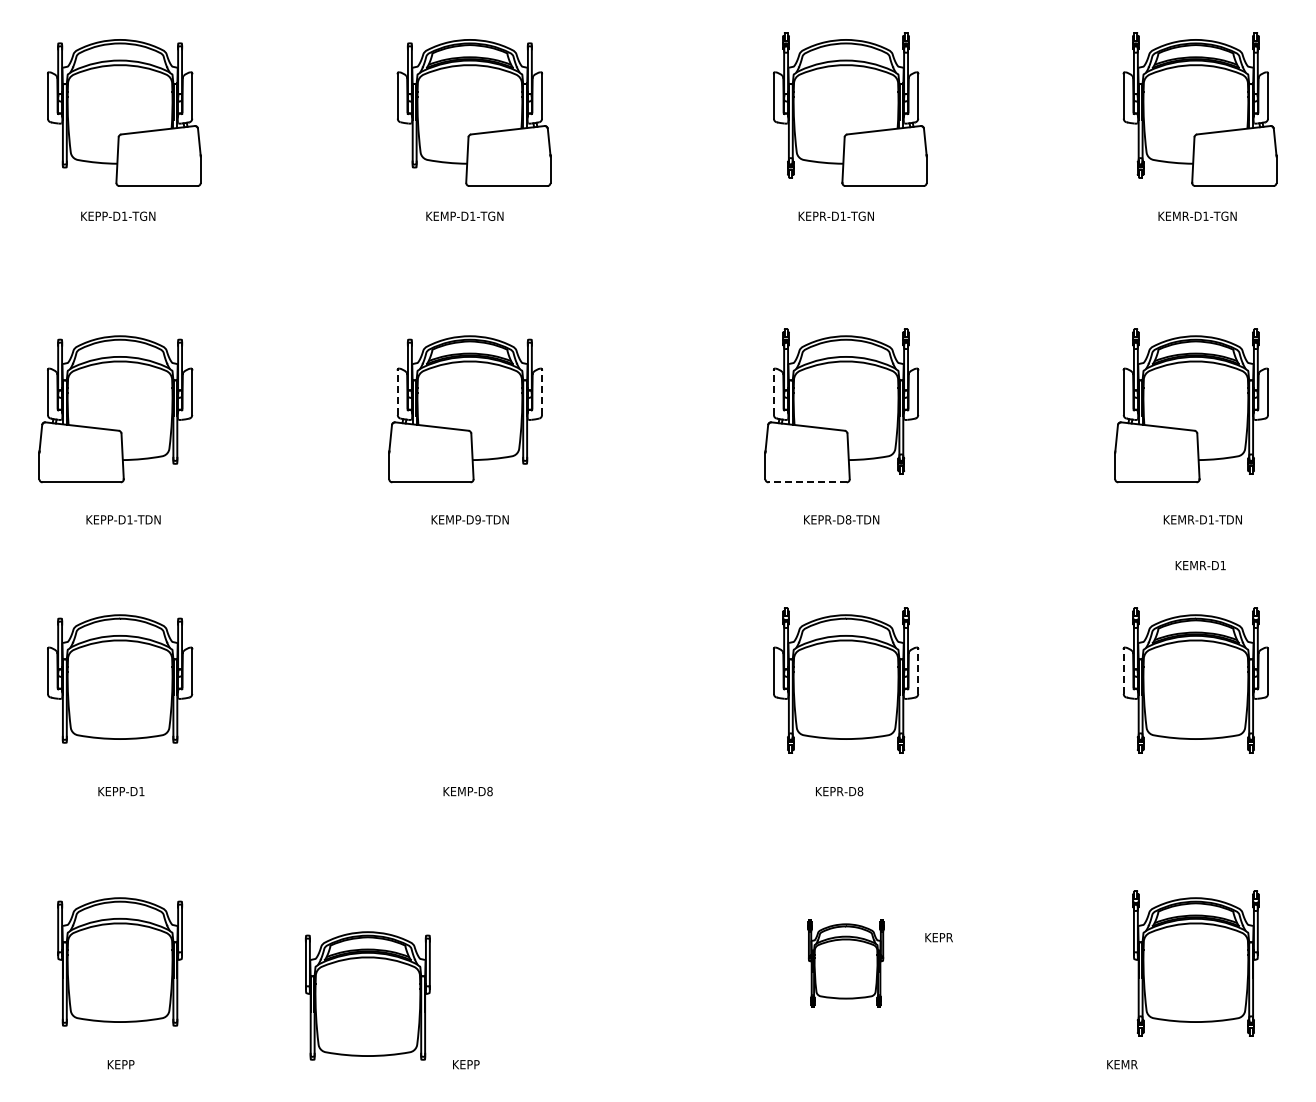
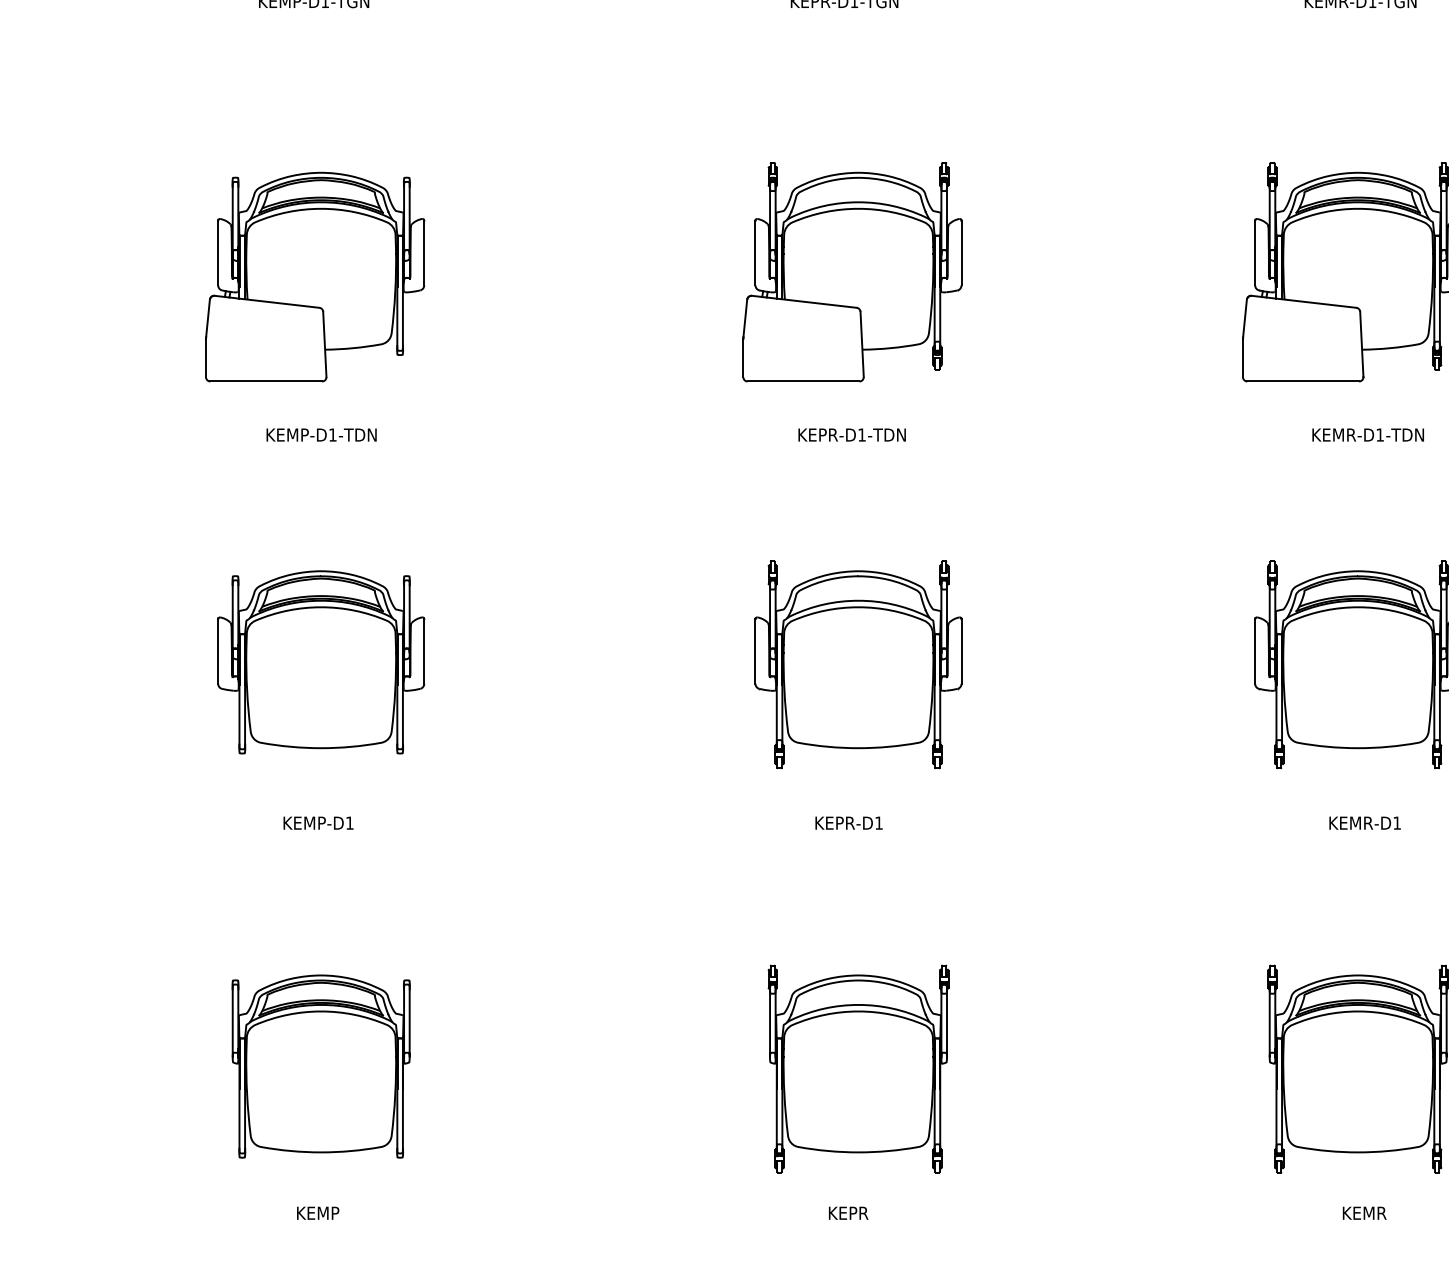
line: (397, 392) -> (217, 253), dashed -> solid
line: (542, 392) -> (424, 253), dashed -> solid
line: (773, 392) -> (754, 253), dashed -> solid
line: (807, 482) -> (803, 381), dashed -> solid
text: (477, 519) -> (332, 434), KEMP-D9-TDN -> KEMP-D1-TDN
text: (848, 519) -> (861, 434), KEPR-D8-TDN -> KEPR-D1-TDN
text: (1200, 565) -> (1364, 823), moved
line: (918, 671) -> (961, 651), dashed -> solid
line: (1123, 671) -> (1254, 651), dashed -> solid
part: (469, 678) -> (320, 661), added
text: (489, 791) -> (349, 823), KEMP-D8 -> KEMP-D1
text: (860, 791) -> (879, 823), KEPR-D8 -> KEPR-D1
text: (938, 937) -> (847, 1213), moved
part: (845, 963) -> (857, 1068), size x1.67
part: (367, 995) -> (320, 1065), moved
text: (475, 1064) -> (329, 1213), KEPP -> KEMP
text: (1122, 1064) -> (1364, 1213), moved

